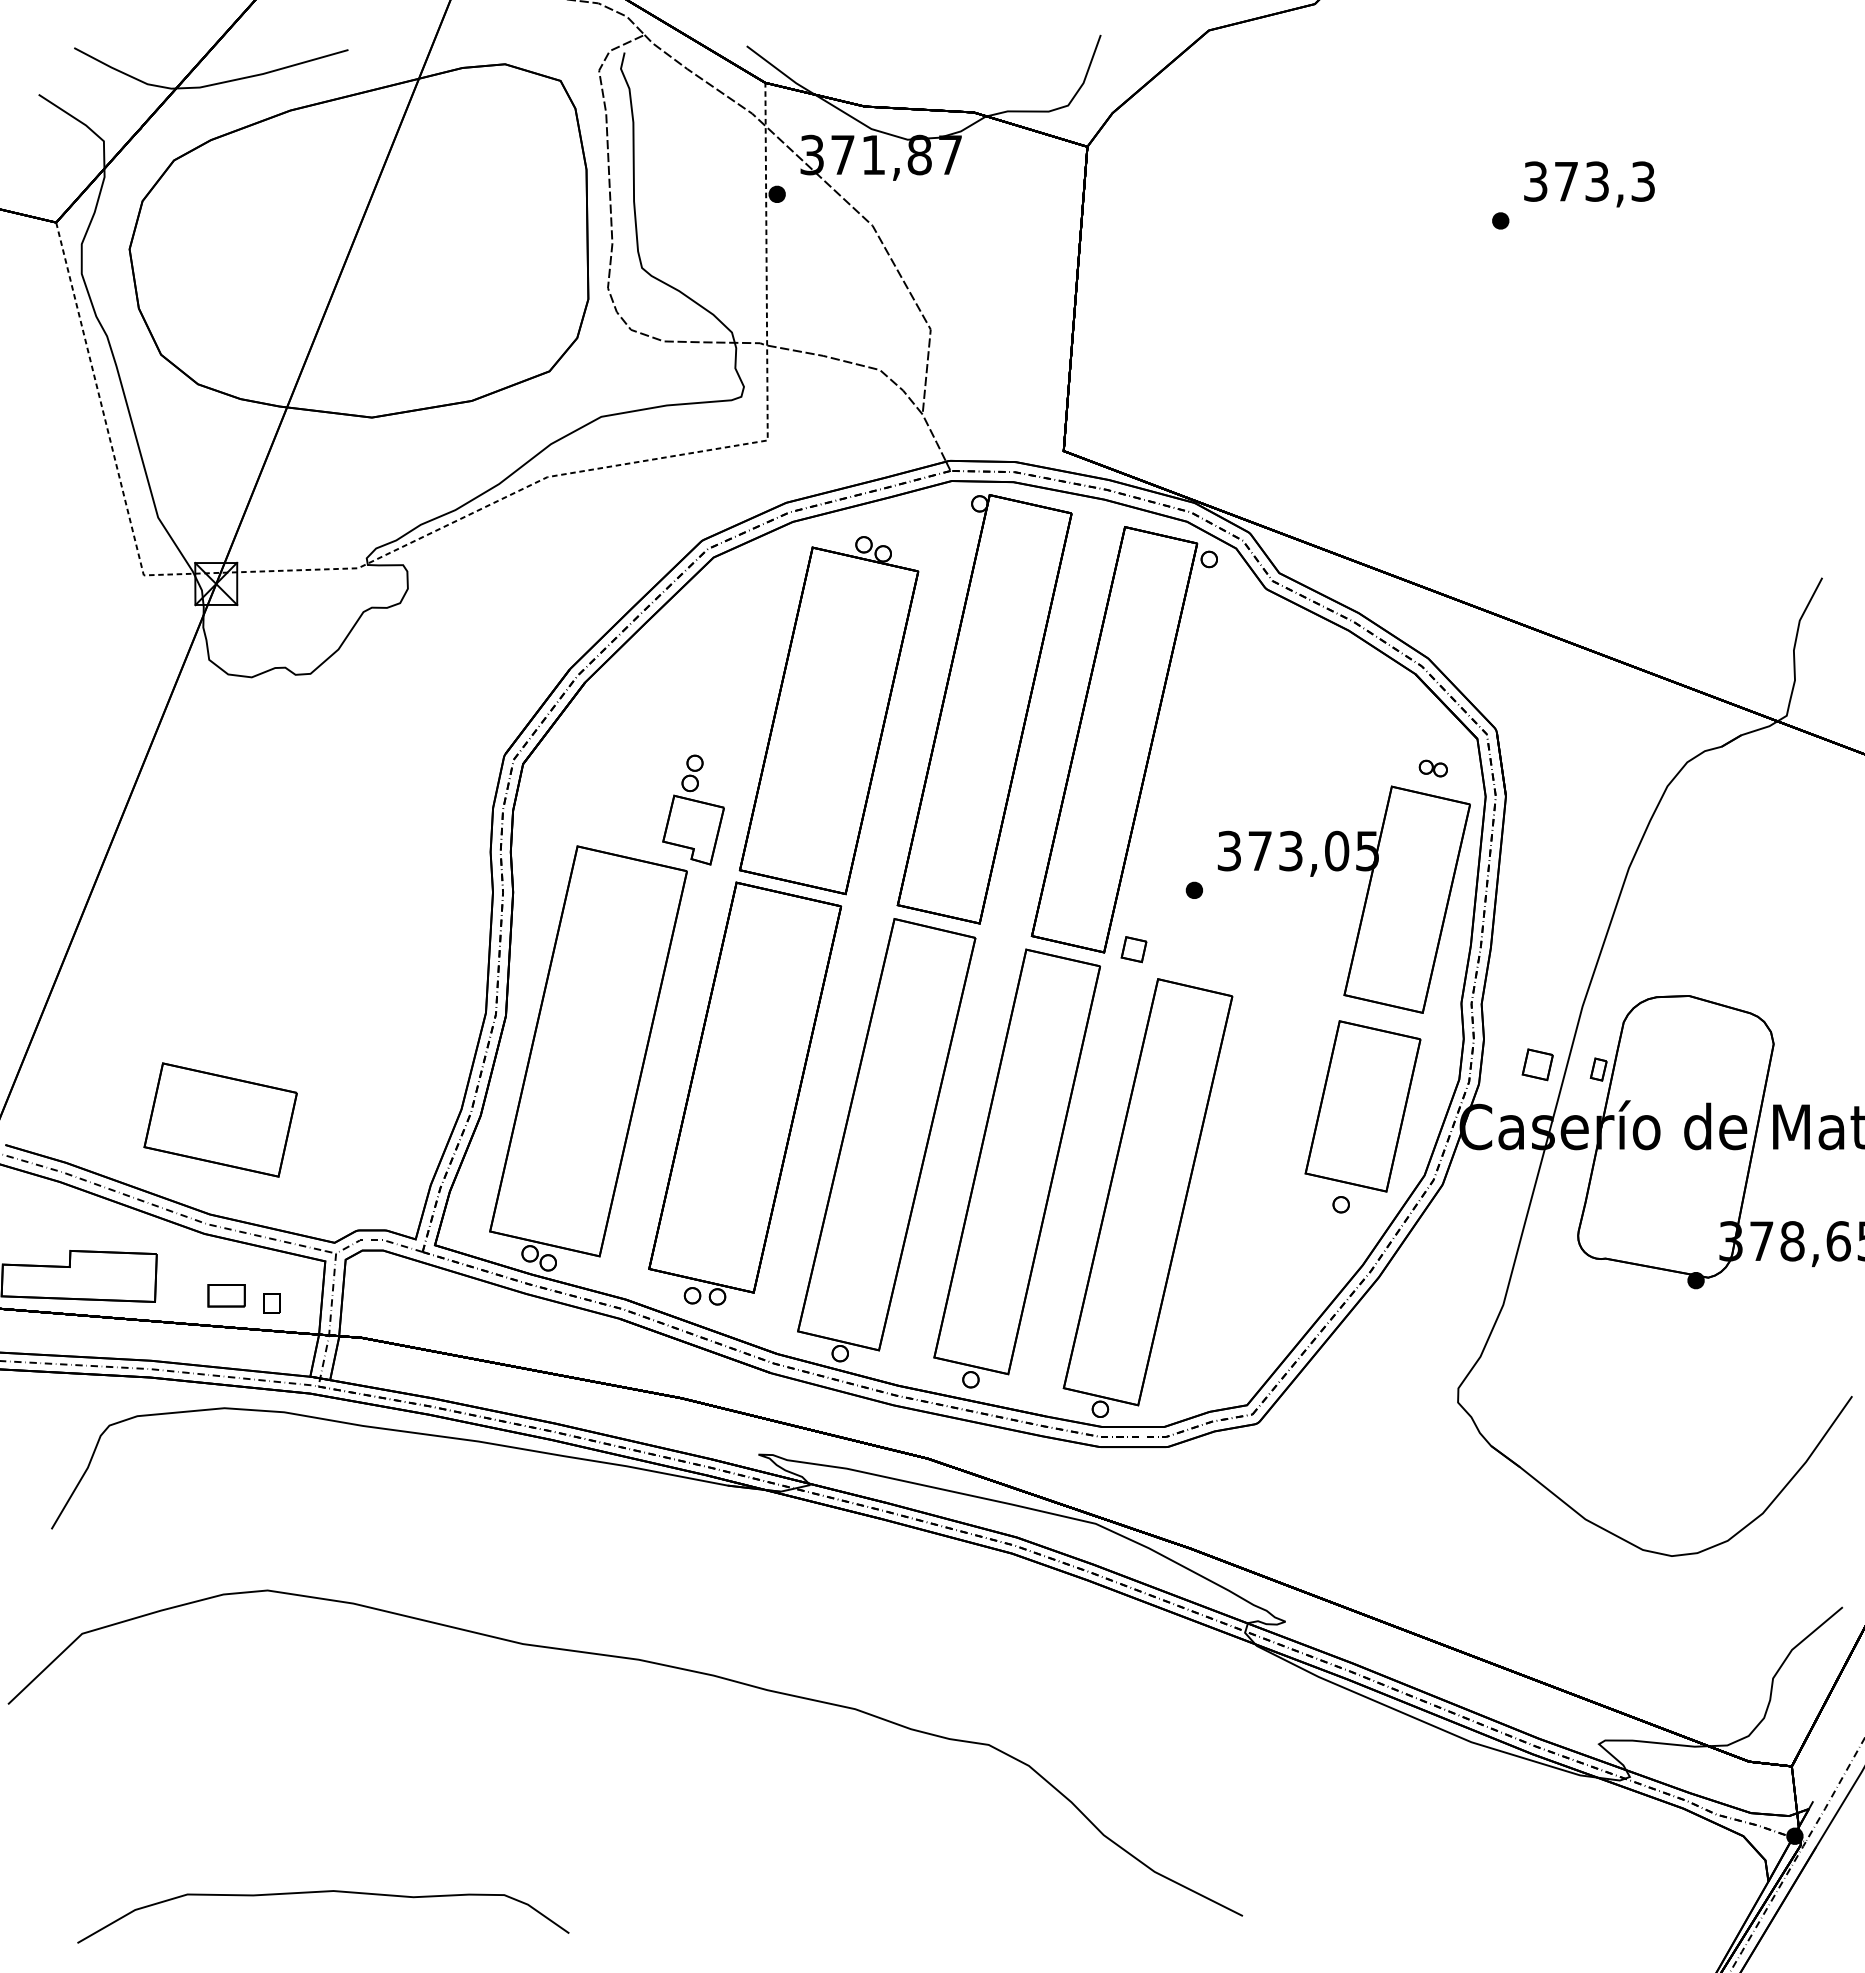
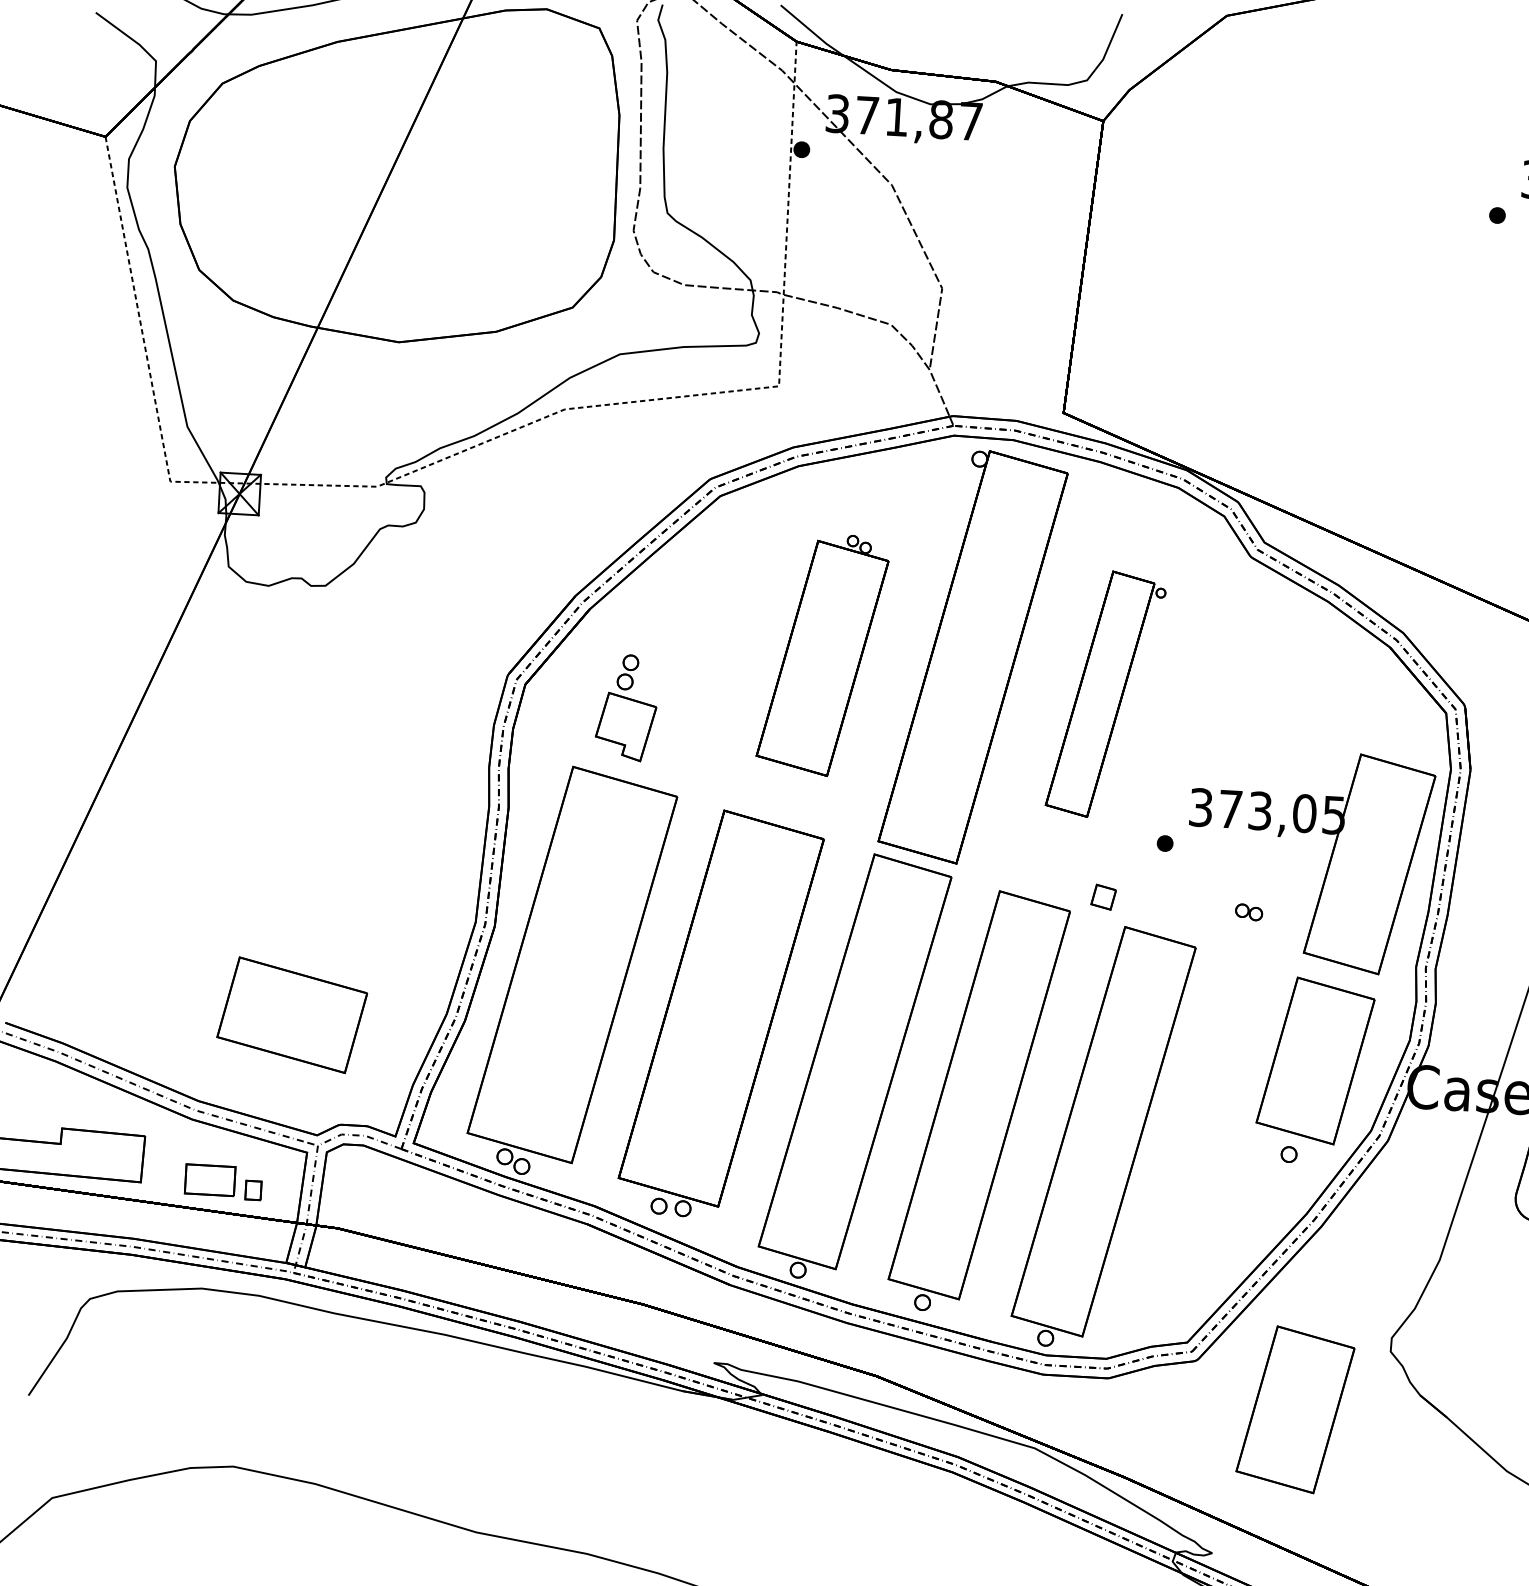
part: (828, 715) -> (822, 654), size x0.7
part: (1123, 739) -> (1105, 694), size x0.6
part: (1432, 768) -> (1248, 912), moved
part: (693, 809) -> (626, 707), moved
part: (1537, 1064) -> (1486, 1030), removed
part: (220, 1119) -> (292, 1014), moved
part: (226, 1295) -> (210, 1180), size x1.4
part: (1362, 1468) -> (1294, 1409), added

